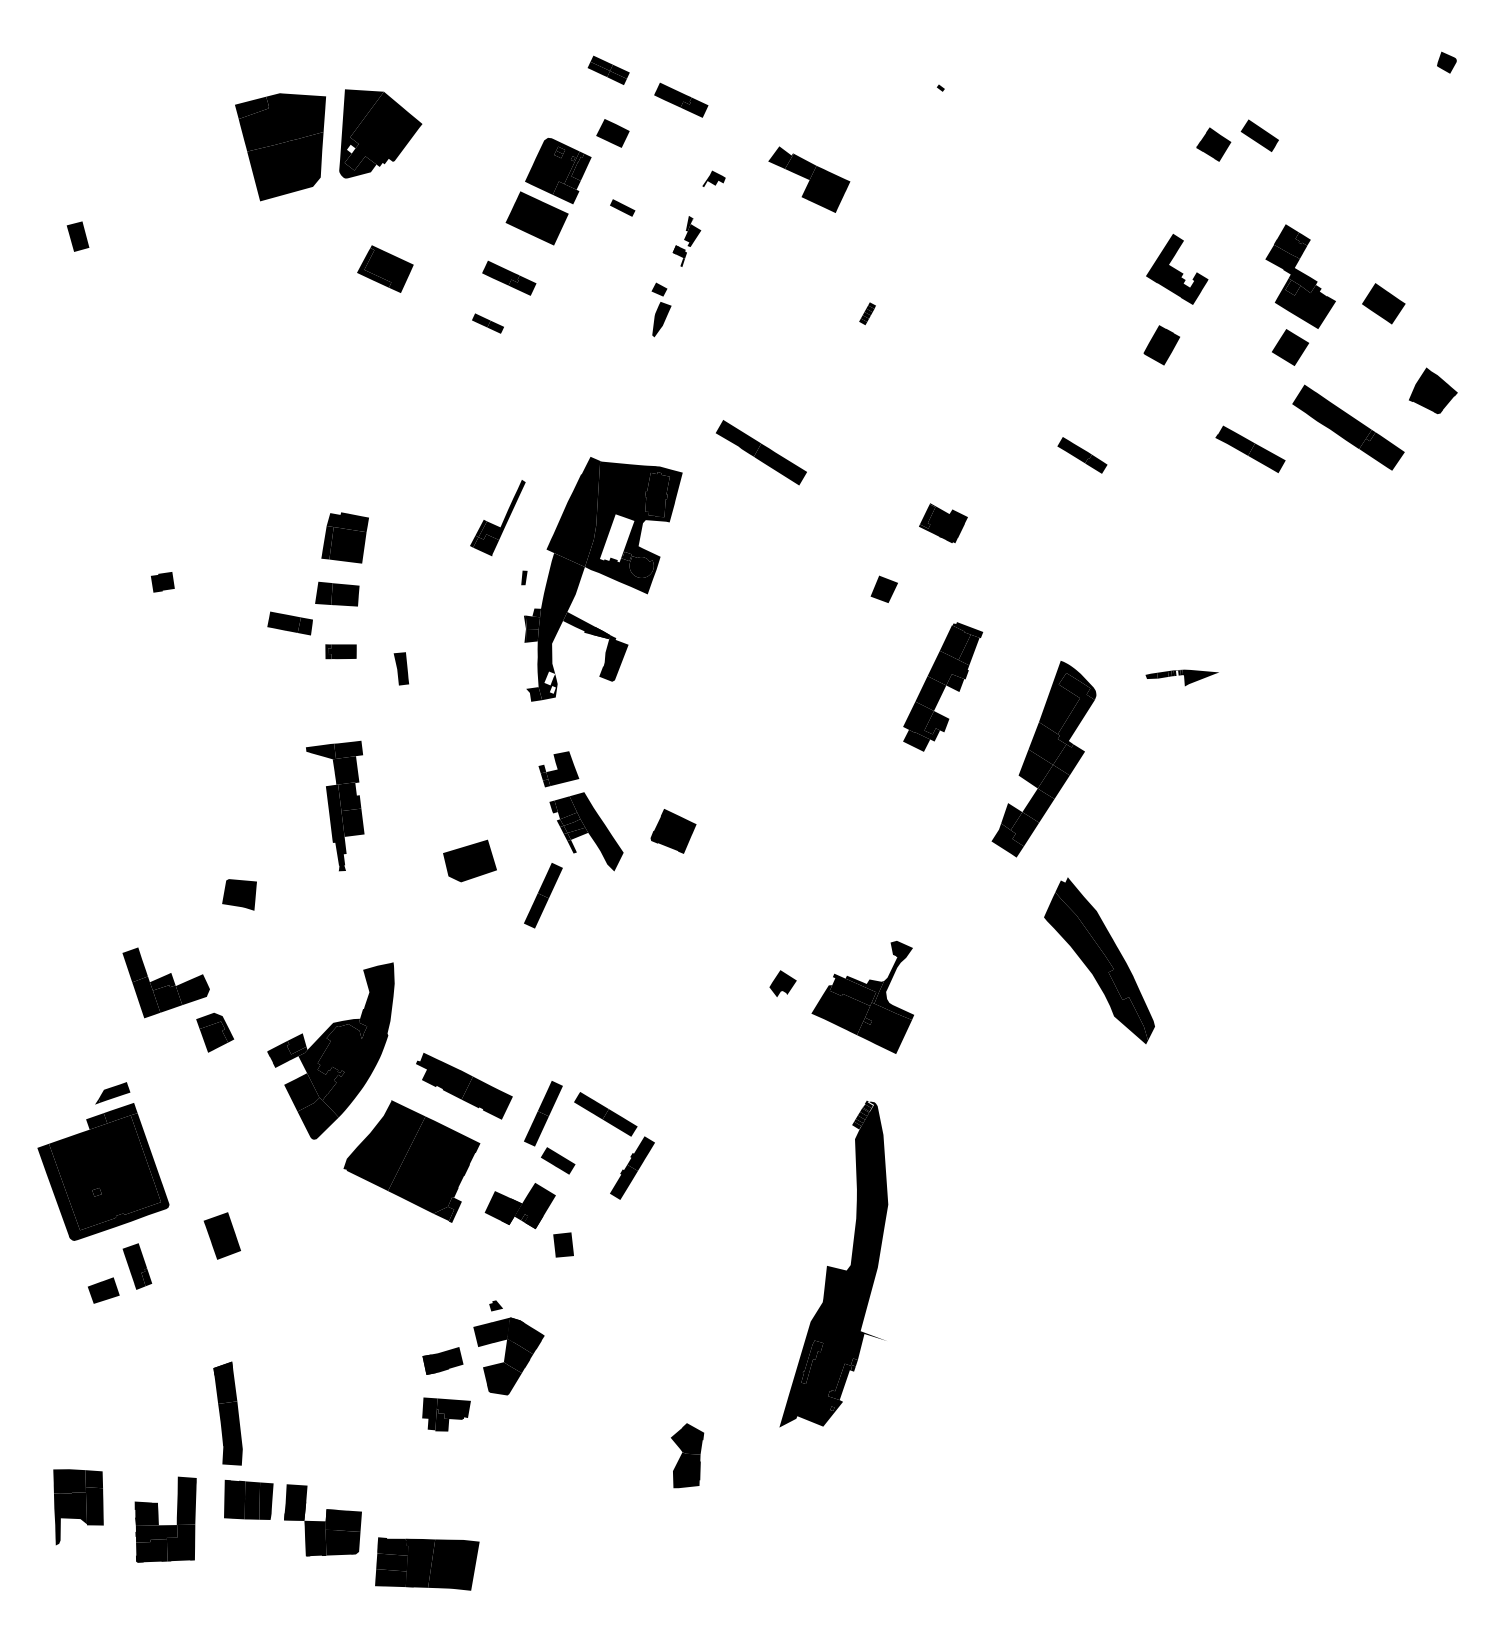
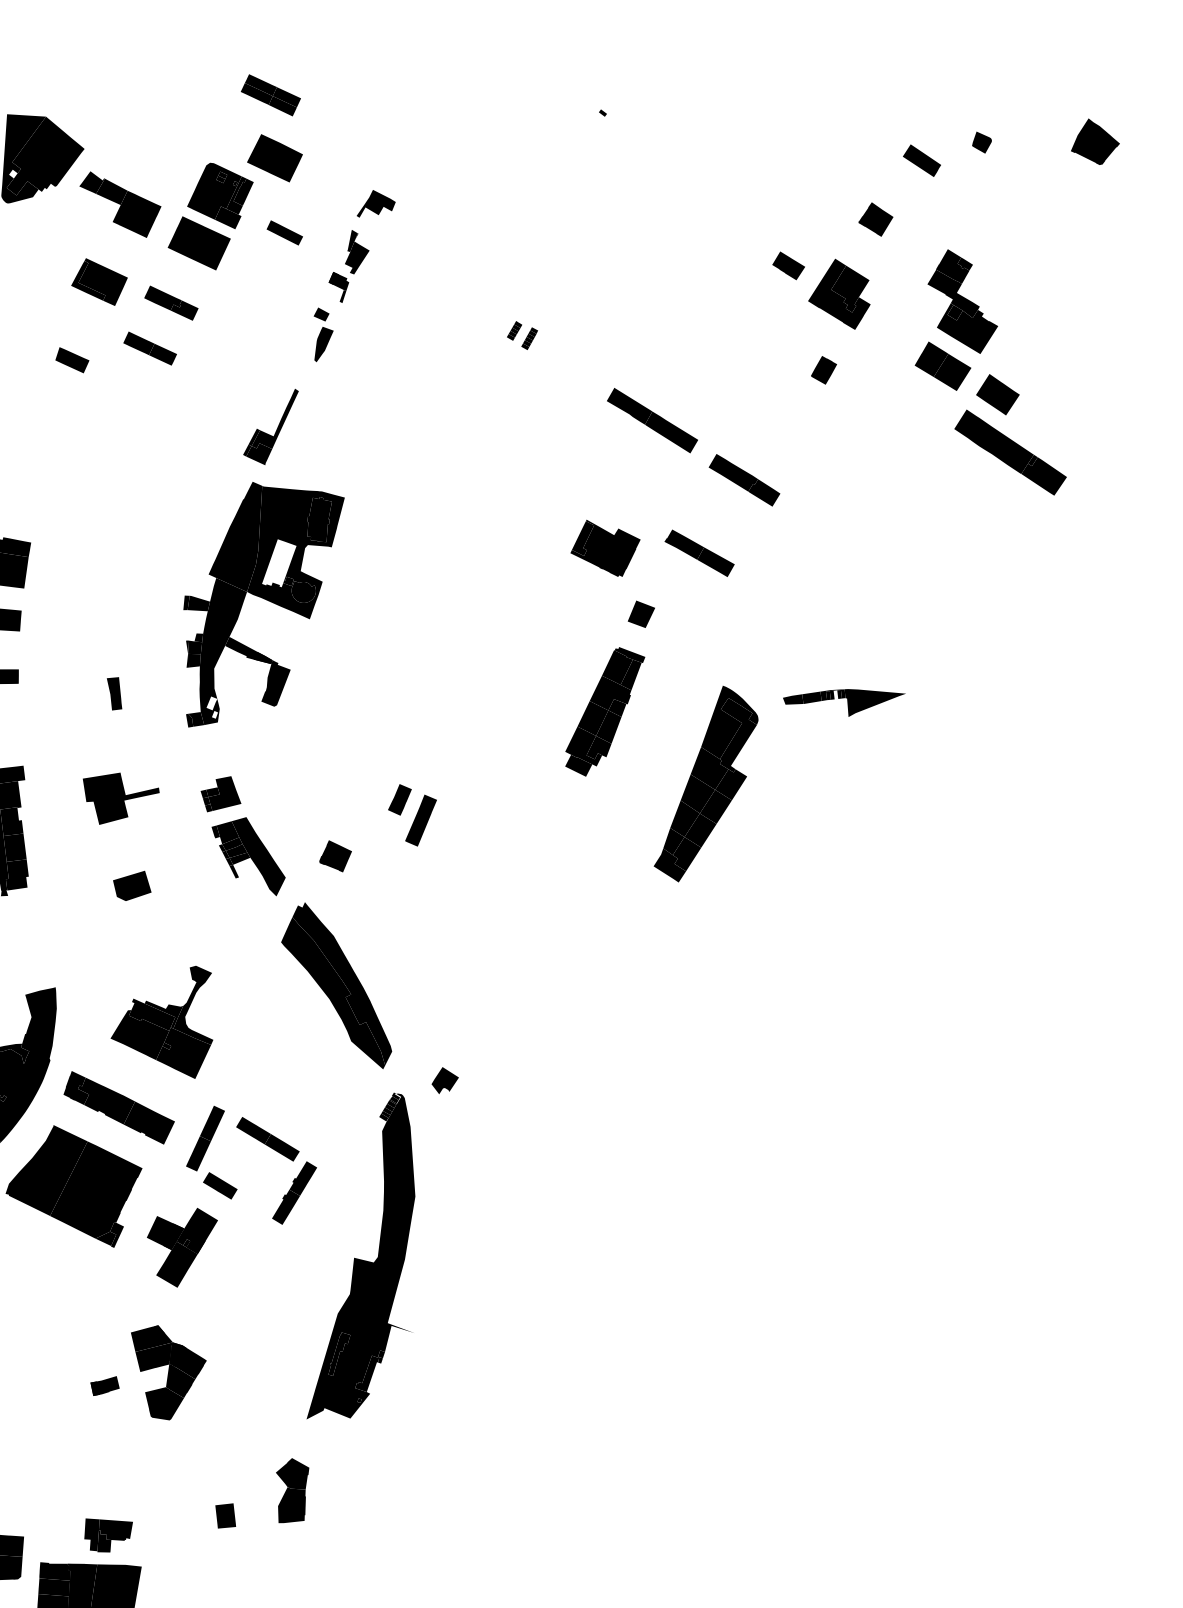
part: (1446, 62) -> (981, 142), moved
part: (608, 70) -> (270, 95), size x1.43
part: (681, 99) -> (343, 124), removed
part: (612, 133) -> (274, 158), size x1.67
part: (1213, 144) -> (875, 219), moved
part: (713, 178) -> (375, 203), size x1.67
part: (809, 179) -> (120, 204), moved
part: (622, 207) -> (284, 232), size x1.43
fill: (1126, 240) -> (788, 265), added
part: (686, 241) -> (348, 266), size x1.43
fill: (1187, 263) -> (849, 288), added
part: (385, 268) -> (99, 281), moved
part: (1383, 303) -> (997, 394), moved
part: (852, 305) -> (514, 330), added
part: (487, 323) -> (149, 348), size x1.67
fill: (1269, 334) -> (931, 359), added
fill: (410, 335) -> (72, 360), added
part: (1161, 345) -> (823, 370), size x0.71
part: (1433, 390) -> (1095, 141), moved
part: (1250, 448) -> (699, 552), moved
part: (761, 452) -> (652, 420), moved
part: (1082, 455) -> (744, 480), size x1.43
part: (503, 520) -> (276, 429), moved
part: (943, 522) -> (605, 547), size x1.43
fill: (536, 578) -> (198, 603), added
part: (883, 588) -> (640, 613), moved
part: (401, 668) -> (114, 693), moved
part: (1182, 677) -> (844, 702), size x1.67
fill: (527, 695) -> (189, 720), added
fill: (946, 701) -> (608, 726), added
fill: (550, 767) -> (212, 792), added
part: (458, 773) -> (120, 798), added
fill: (737, 774) -> (399, 799), added
fill: (1022, 793) -> (684, 818), added
fill: (758, 795) -> (420, 820), added
part: (673, 831) -> (335, 856), size x0.71
fill: (354, 849) -> (16, 874), added
part: (470, 860) -> (132, 885), size x0.71
part: (543, 895) -> (205, 920), removed
part: (1099, 960) -> (336, 985), moved
part: (782, 983) -> (444, 1080), moved
part: (862, 997) -> (161, 1022), moved
fill: (414, 1063) -> (76, 1088), added
fill: (514, 1239) -> (176, 1264), added
part: (563, 1244) -> (225, 1515), moved
part: (833, 1264) -> (360, 1256), moved
fill: (489, 1313) -> (151, 1338), added
part: (442, 1361) -> (104, 1386), size x0.71
part: (446, 1414) -> (108, 1535), moved
part: (687, 1455) -> (292, 1490), moved

